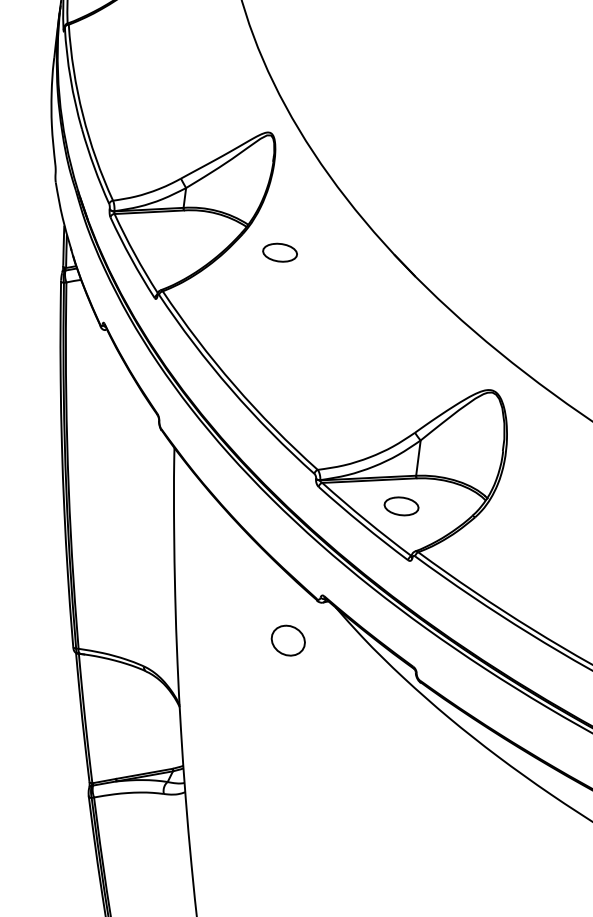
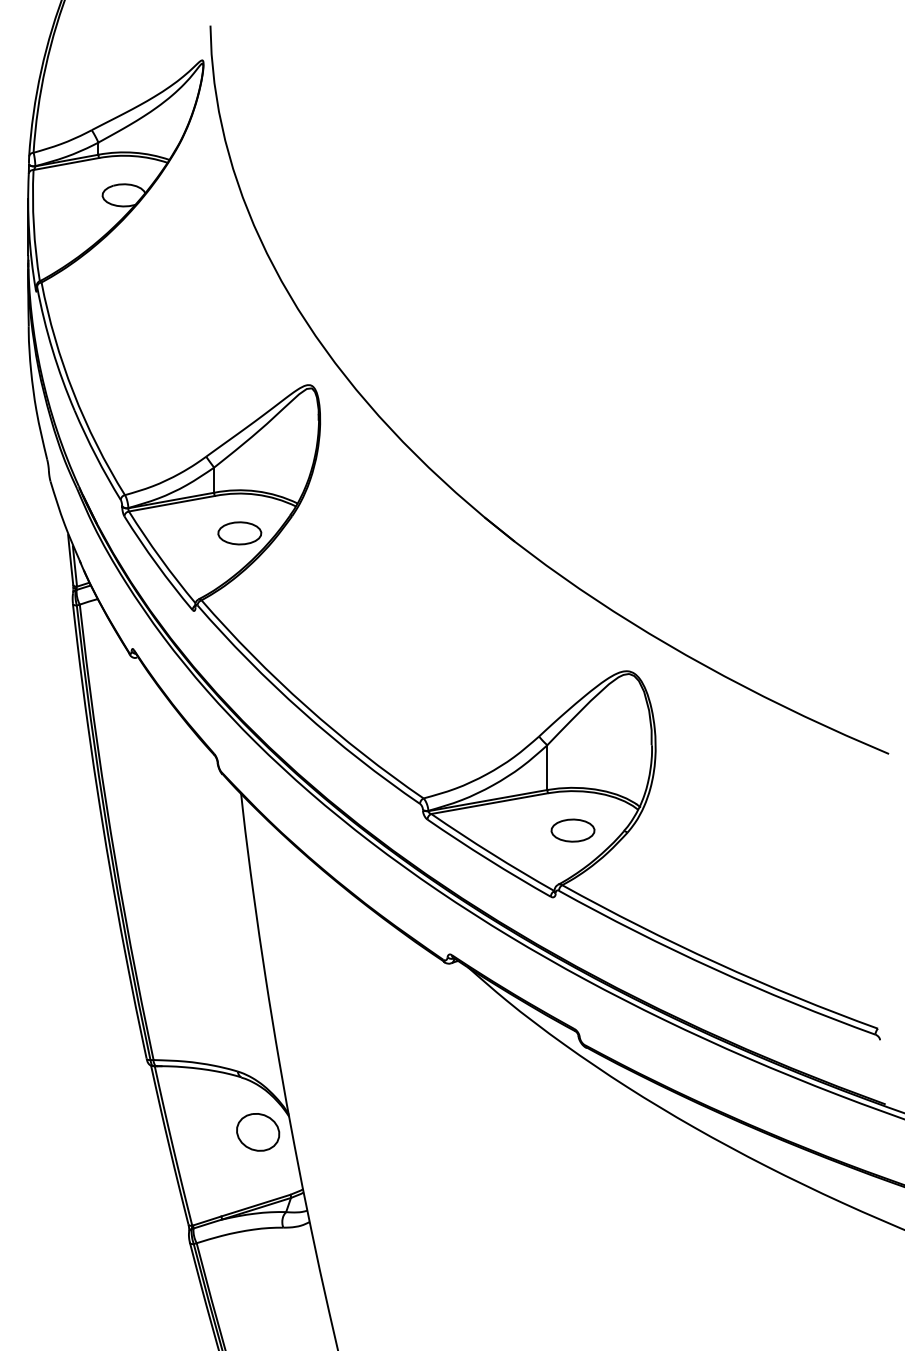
part: (279, 252) -> (239, 533), moved
part: (401, 506) -> (572, 830), moved
part: (288, 640) -> (258, 1132), moved

